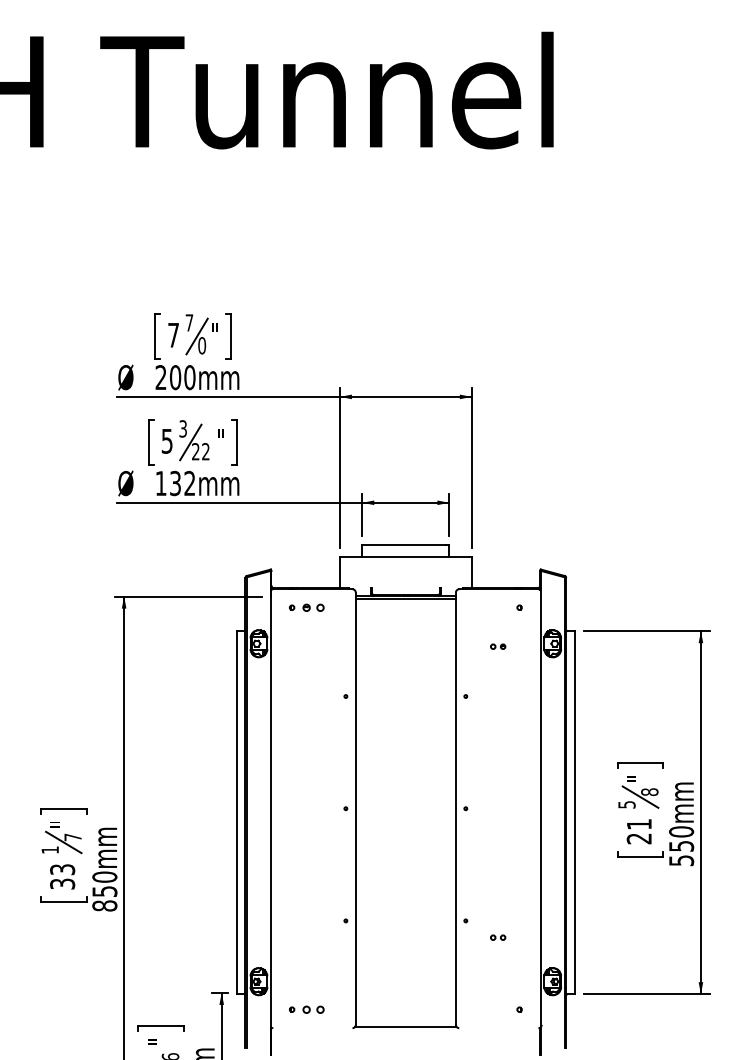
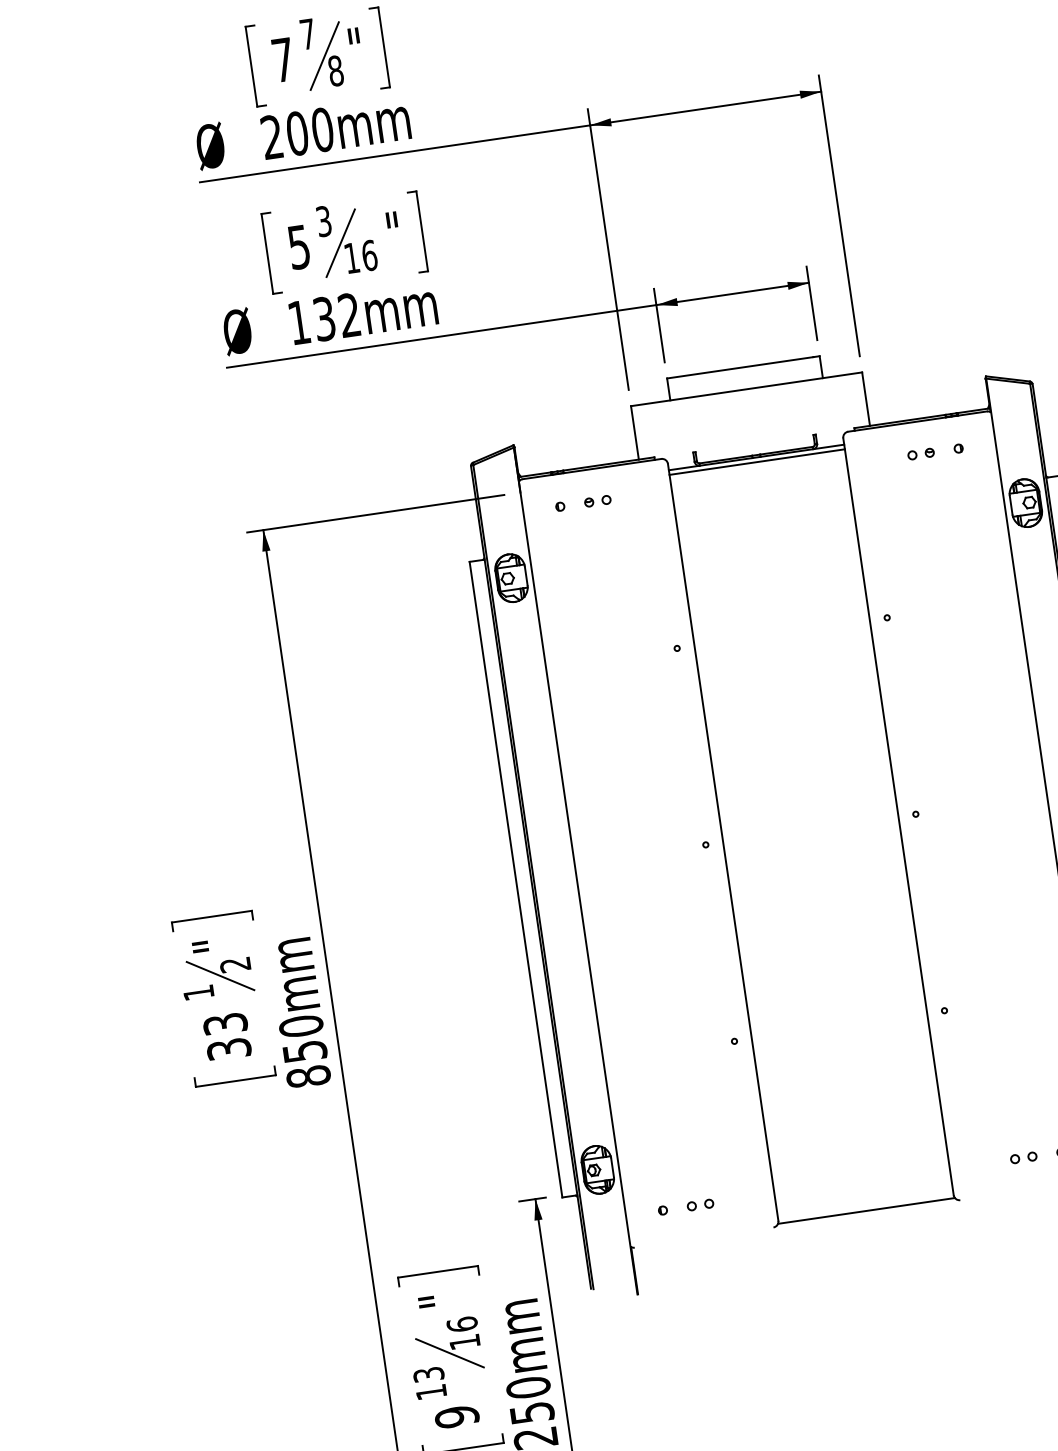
text: (202, 345) -> (336, 70), 0 -> 8
text: (200, 451) -> (360, 256), 22 -> 16
part: (313, 607) -> (597, 500), size x0.71
part: (498, 646) -> (921, 453), moved
text: (72, 837) -> (234, 965), 7 -> 2
part: (498, 937) -> (1024, 1157), moved
part: (313, 1009) -> (700, 1204), size x0.71

